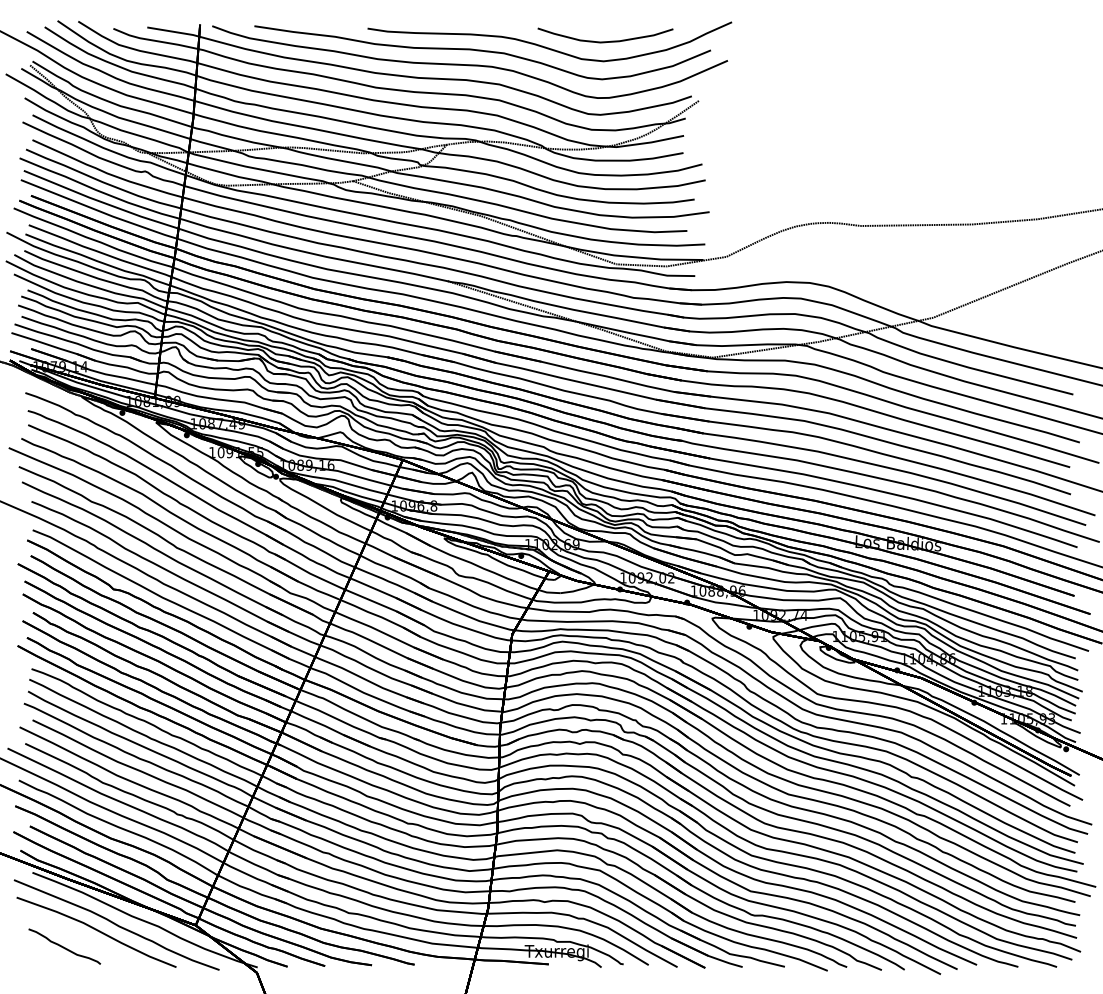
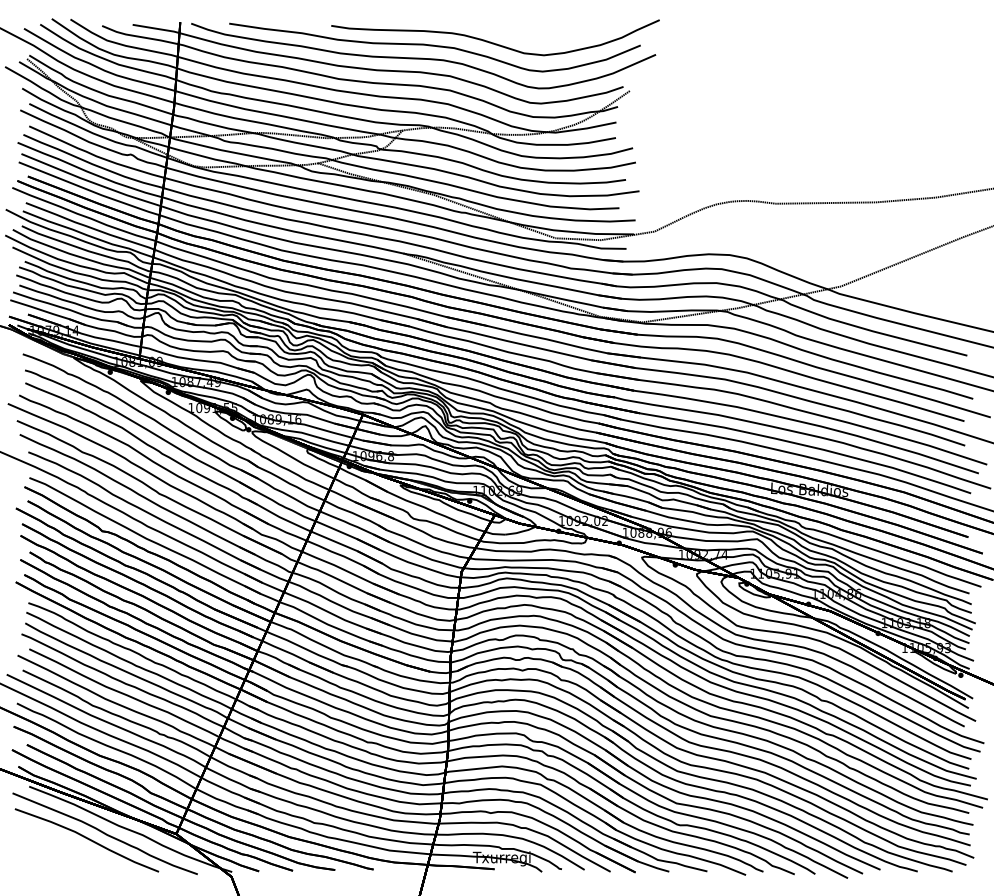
curve: (605, 41) -> (545, 37), removed
curve: (63, 946) -> (57, 853), removed

